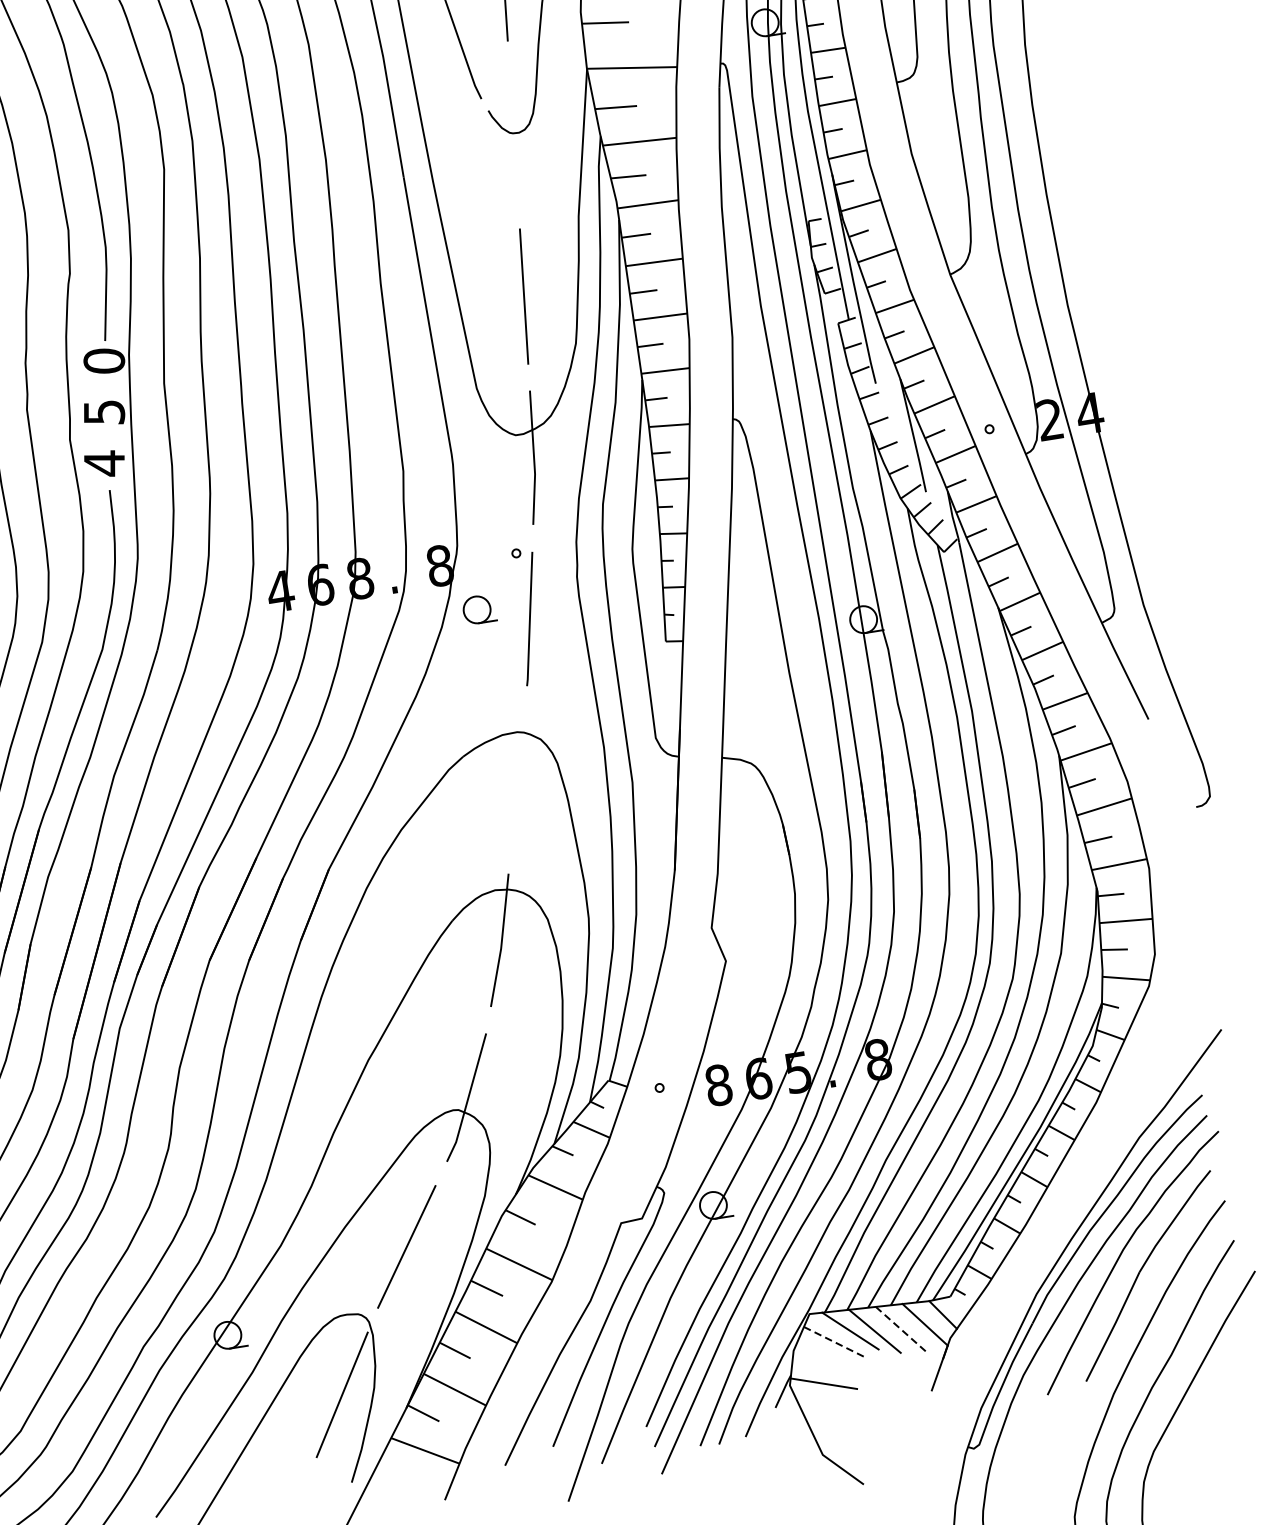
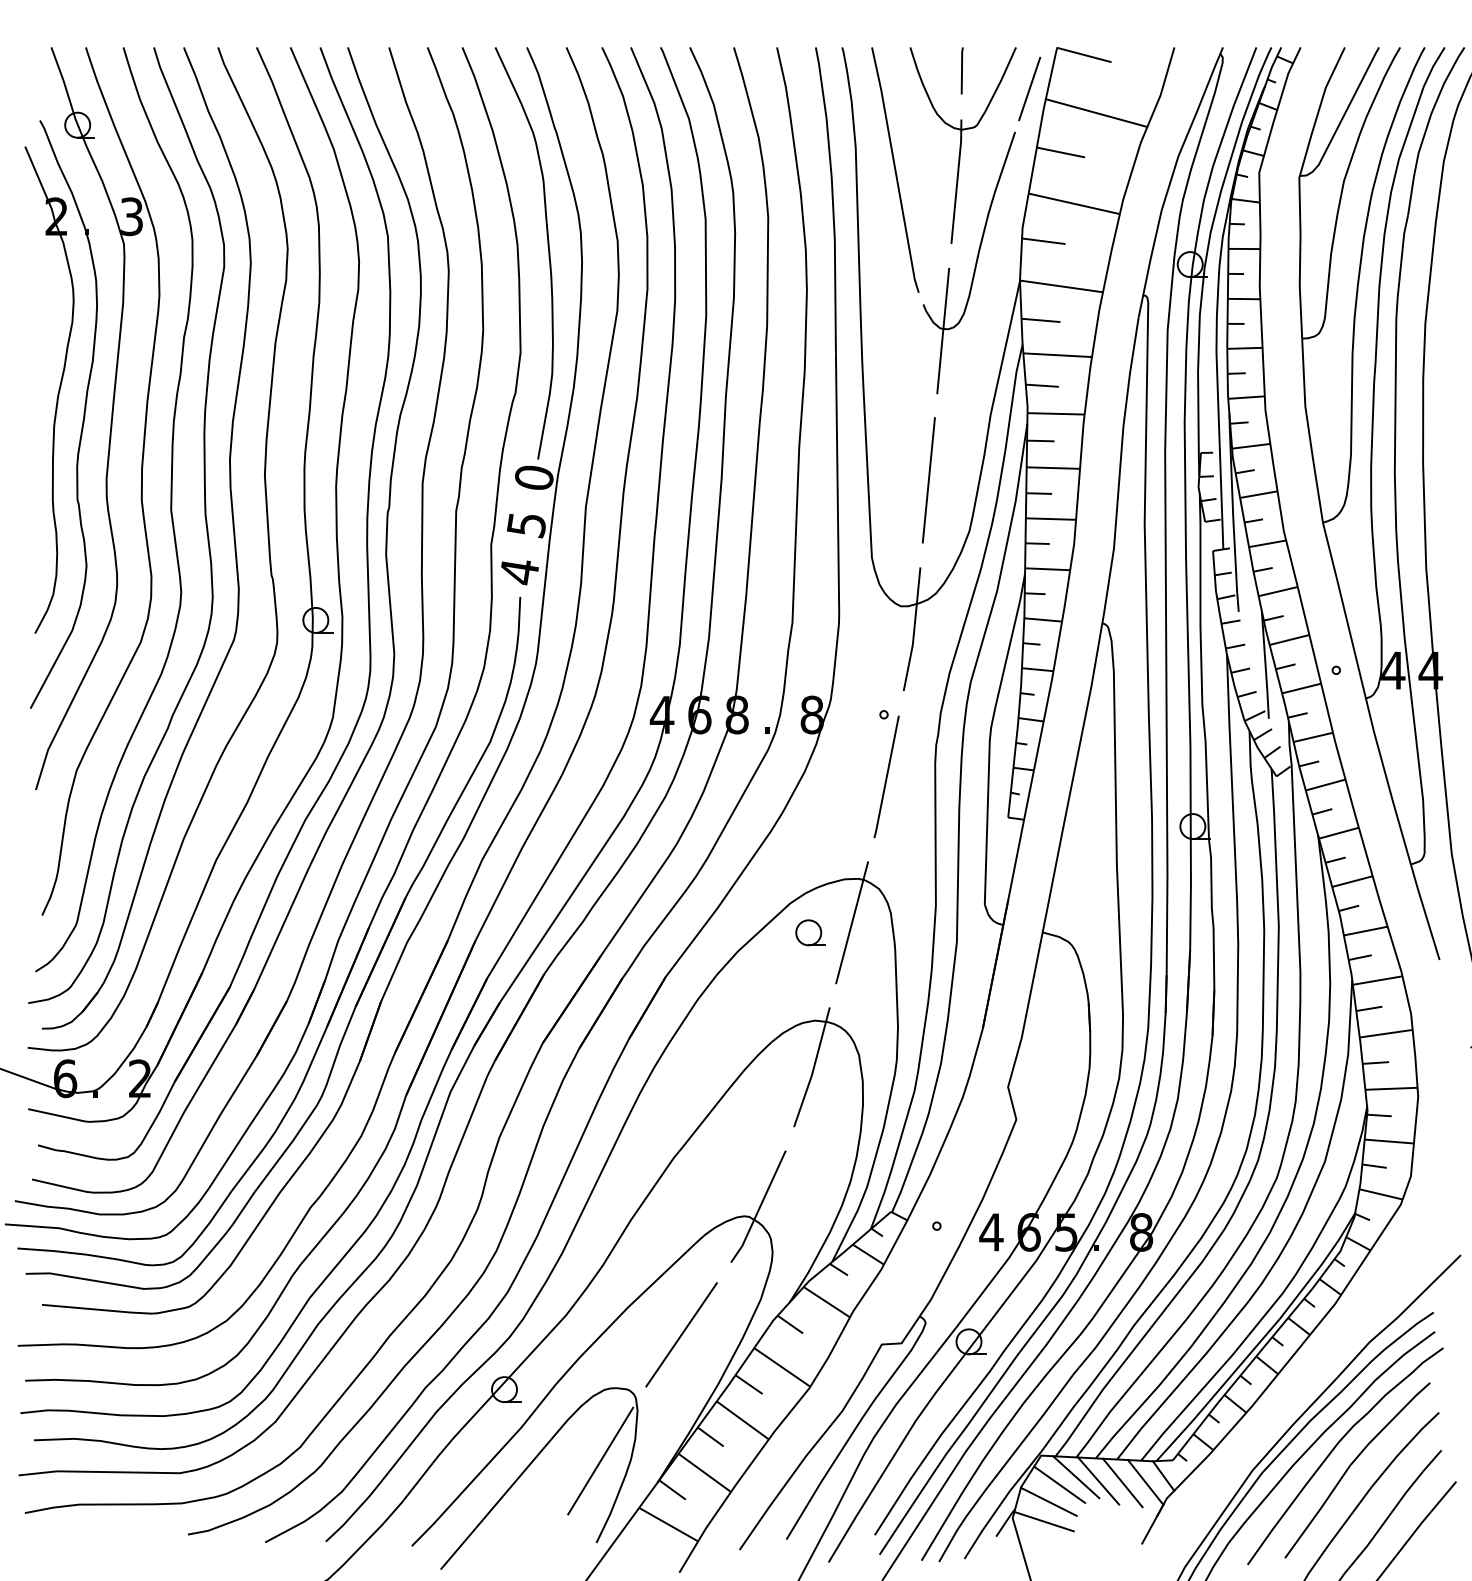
line: (514, 134) -> (943, 330), added
text: (1050, 419) -> (1393, 670), 2 -> 4
part: (478, 609) -> (810, 932), moved
line: (518, 779) -> (852, 922), added
text: (718, 1085) -> (991, 1232), 8 -> 4
line: (901, 1329) -> (1123, 1483), dashed -> solid
line: (835, 1342) -> (1060, 1485), dashed -> solid
line: (825, 1361) -> (1048, 1501), added

